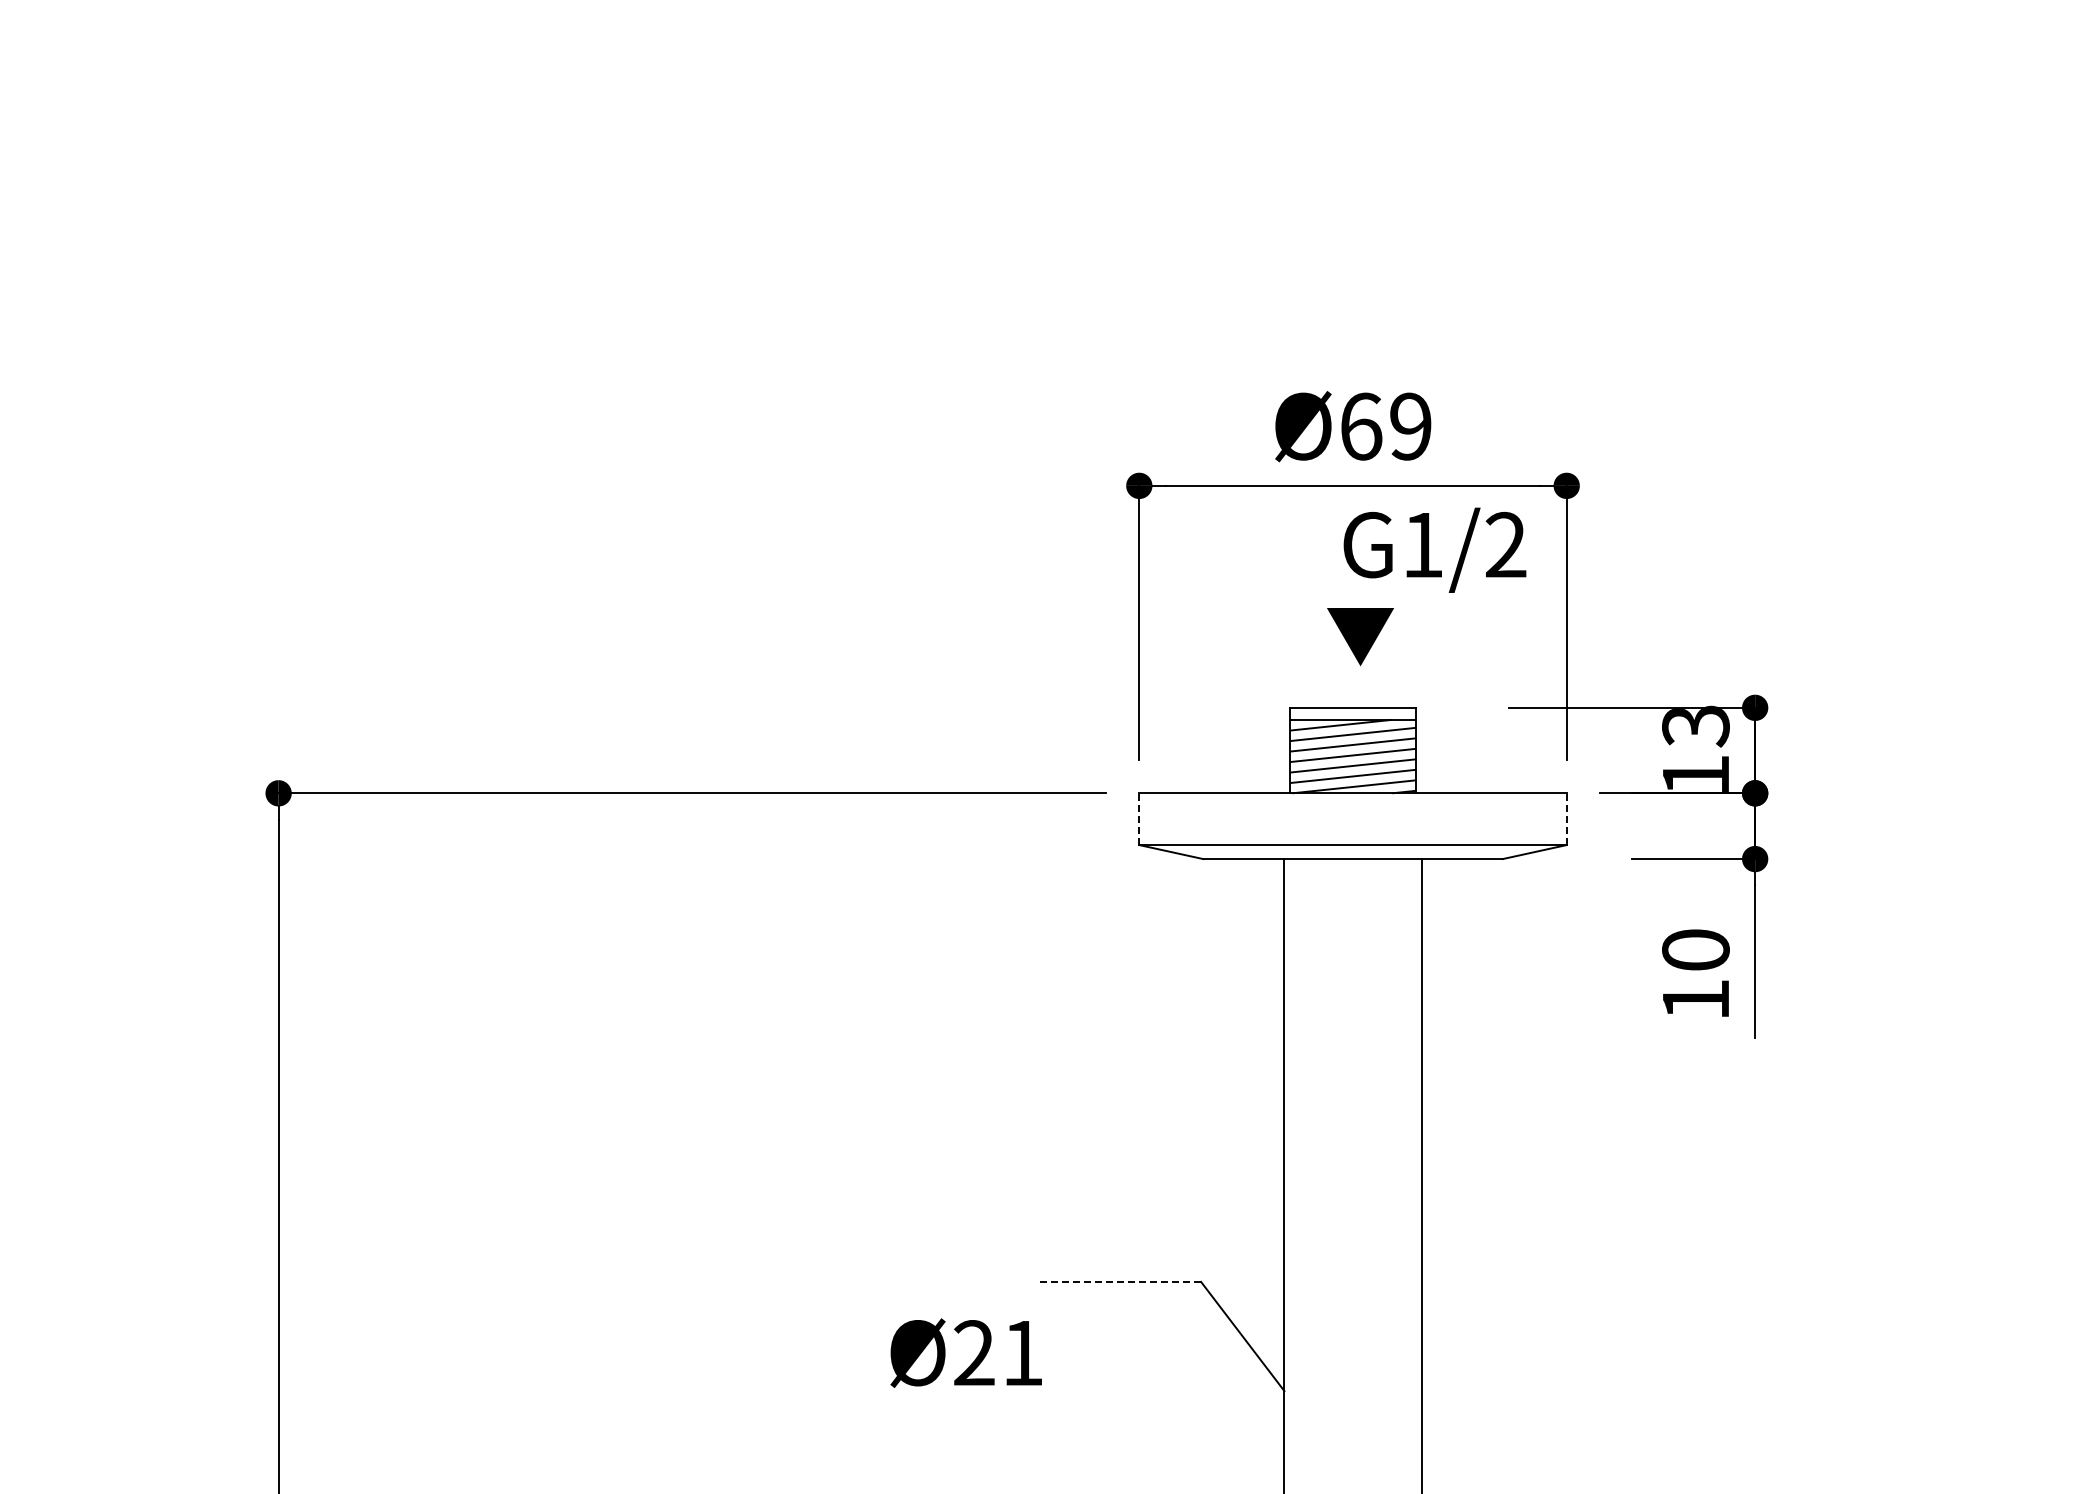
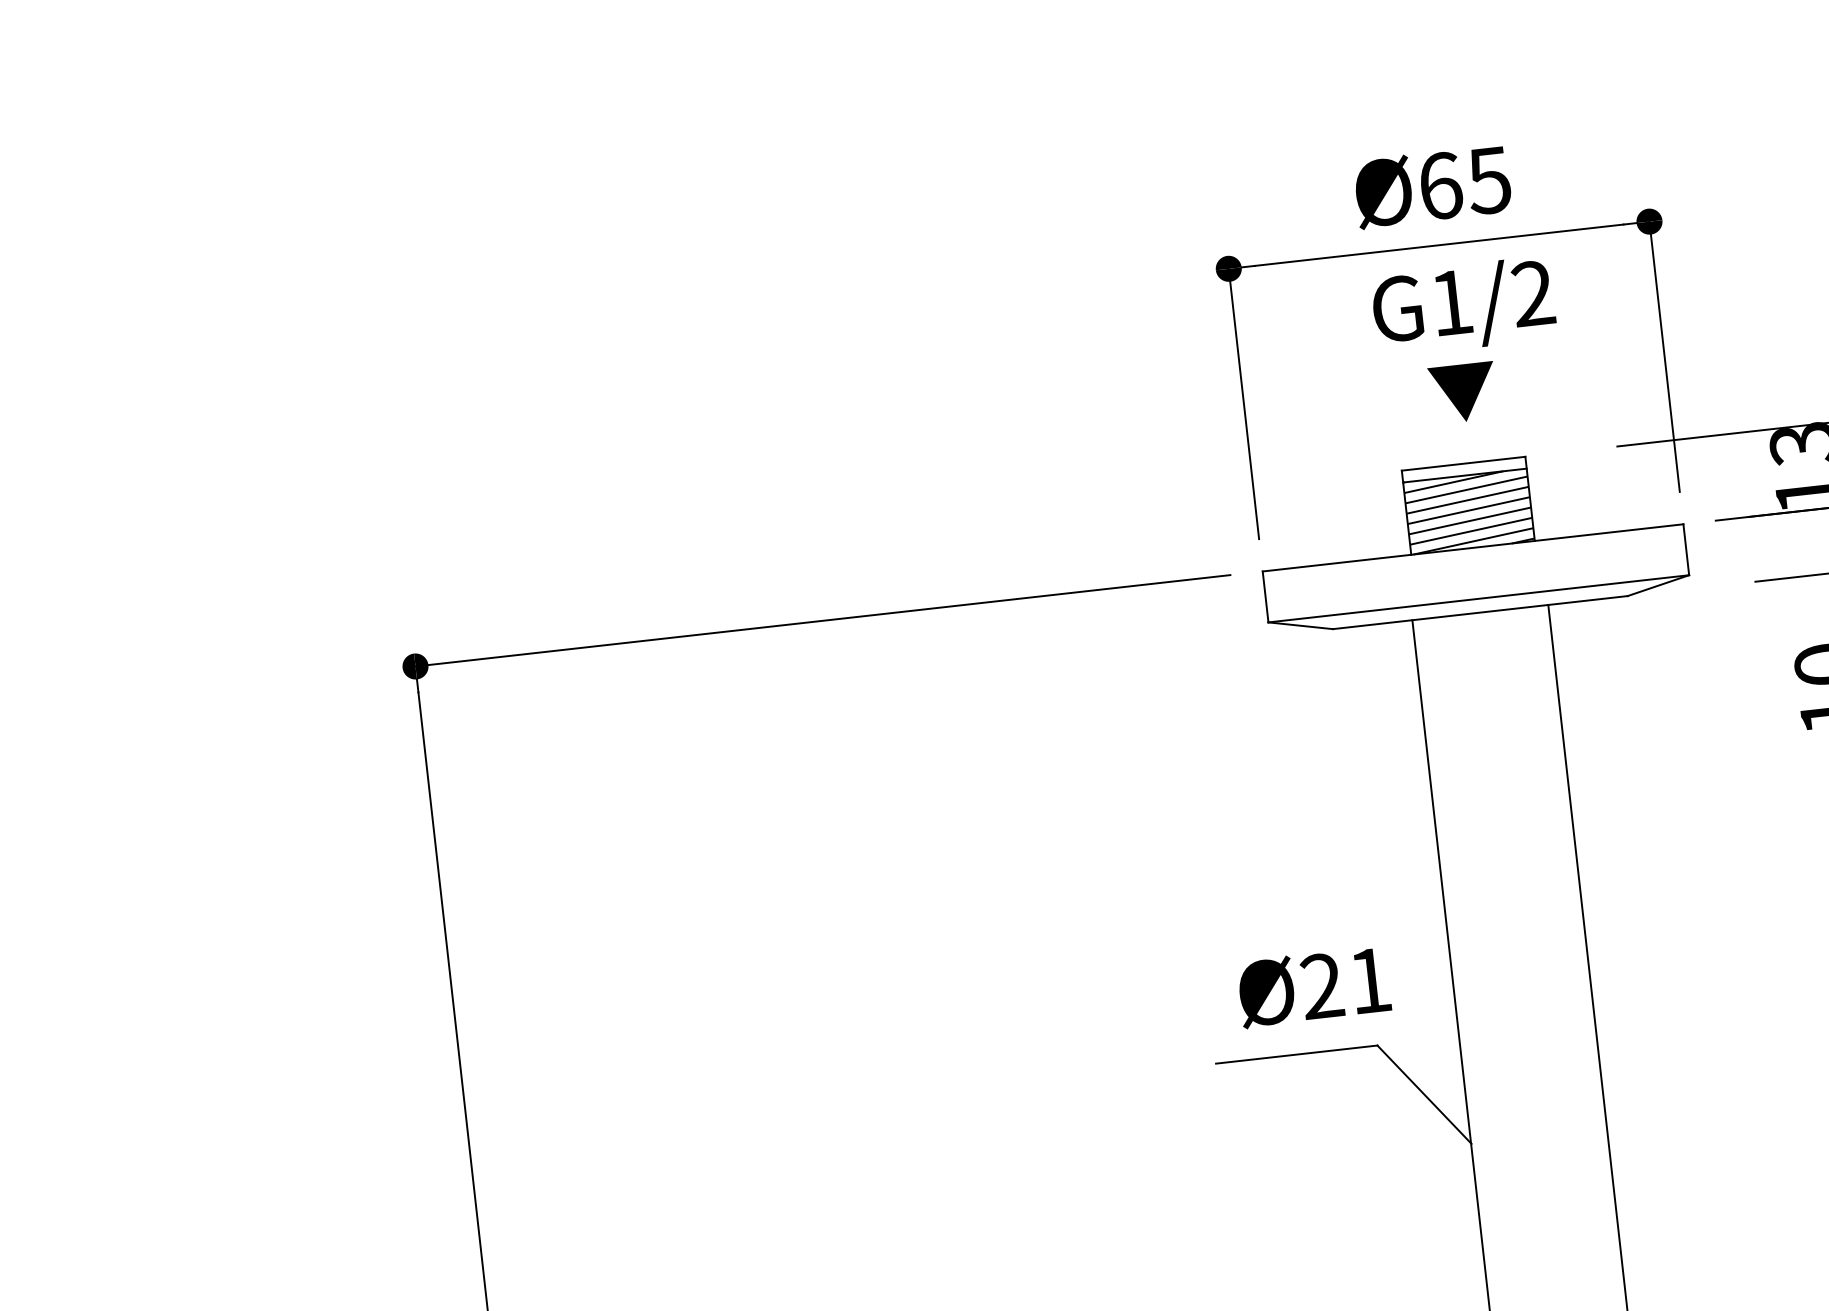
text: (1410, 426) -> (1489, 180), Ø69 -> Ø65
text: (1434, 549) -> (1463, 305), moved
line: (1139, 819) -> (1265, 597), dashed -> solid
line: (1566, 819) -> (1686, 550), dashed -> solid
line: (1119, 1281) -> (1297, 1054), dashed -> solid
text: (965, 1352) -> (1313, 986), moved

